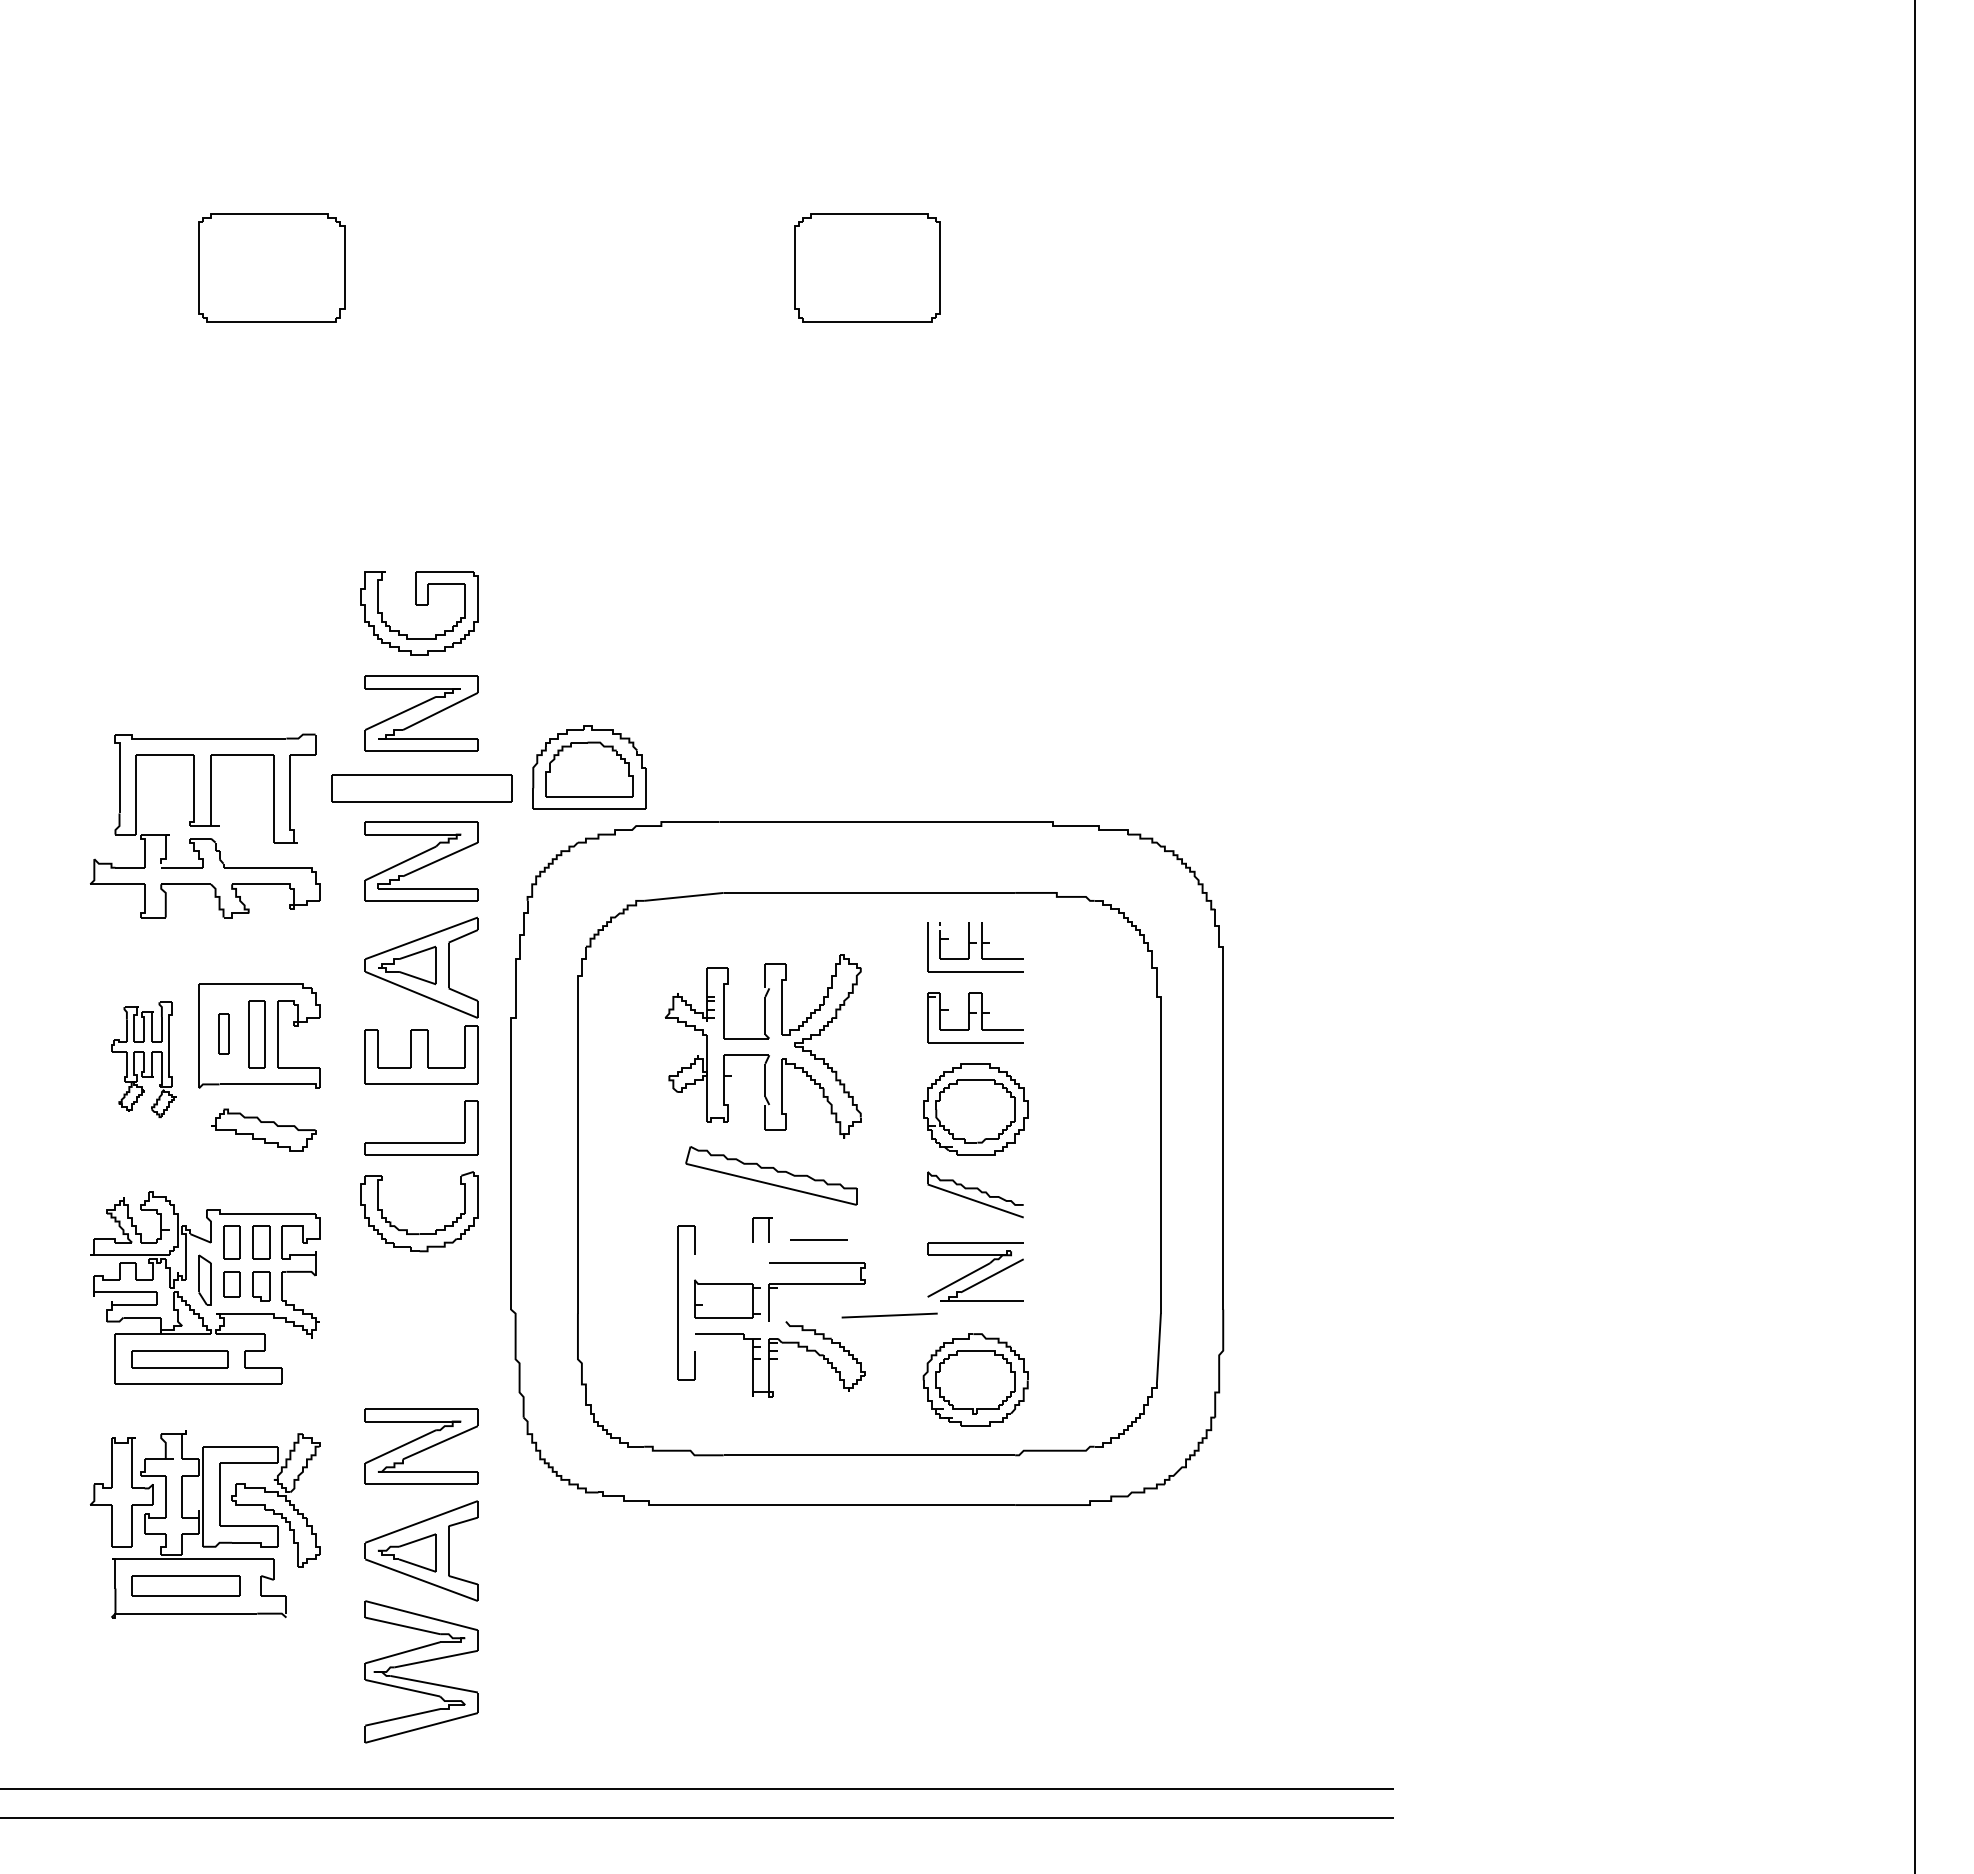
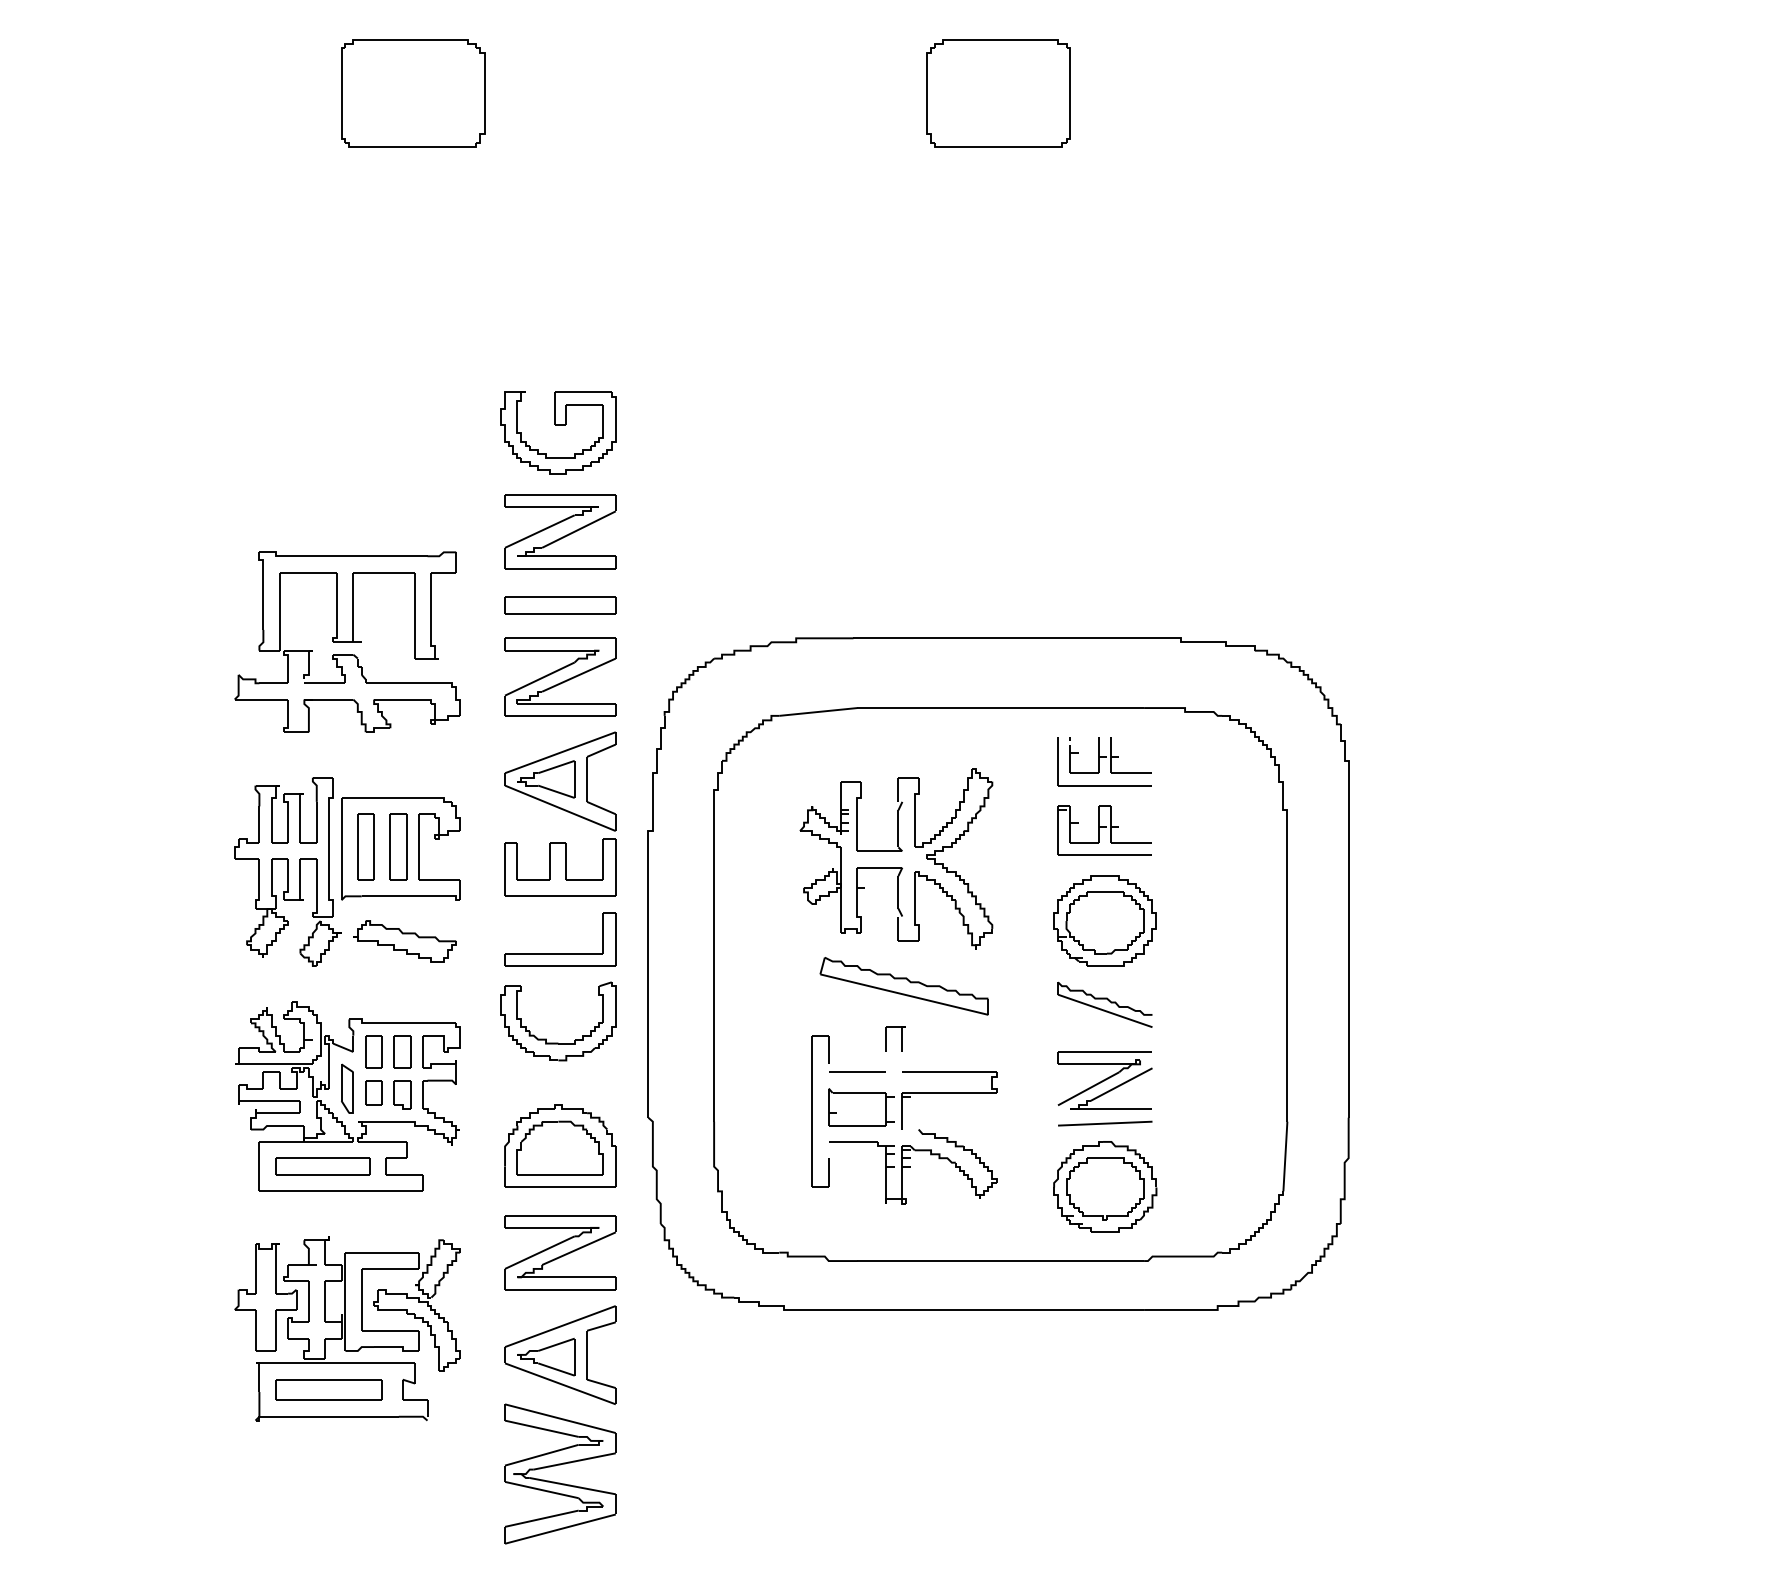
part: (589, 767) -> (560, 1146), moved
part: (421, 788) -> (560, 605), size x0.62
part: (223, 1034) -> (365, 847), size x1.67
part: (143, 1059) -> (286, 871), size x1.67
line: (818, 1239) -> (857, 1071), moved
line: (889, 1315) -> (1105, 1123), moved

